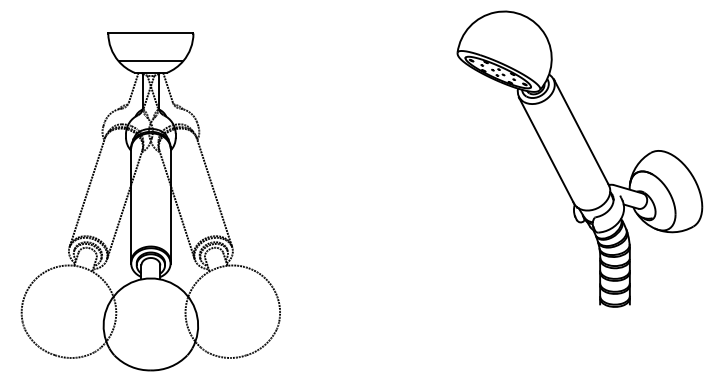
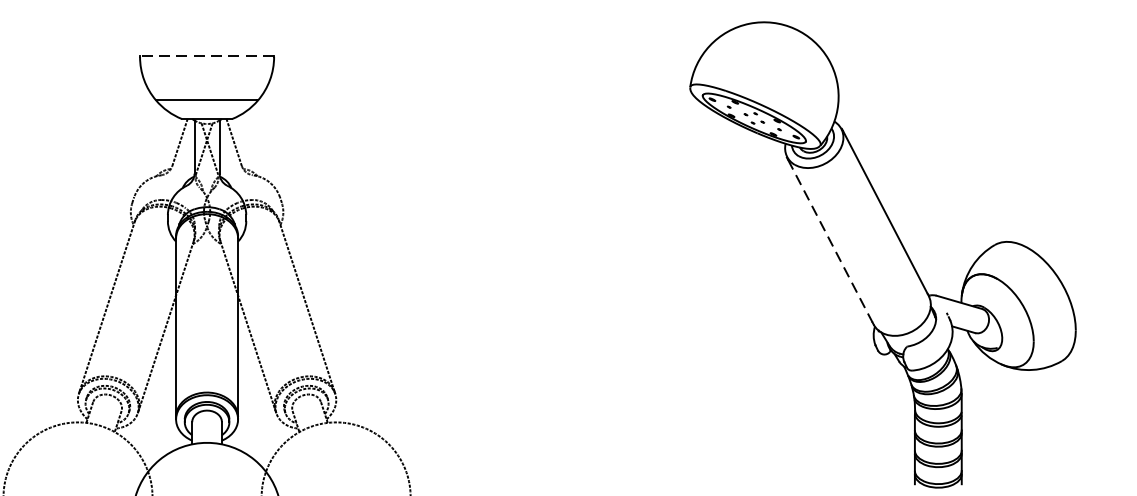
line: (150, 32) -> (206, 55), solid -> dashed
line: (546, 150) -> (830, 241), solid -> dashed

